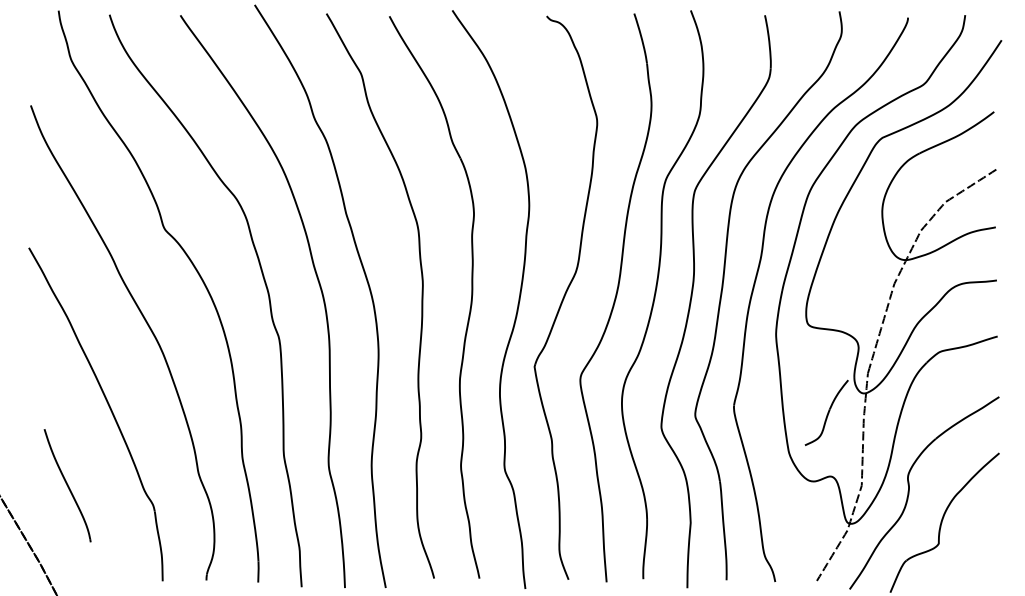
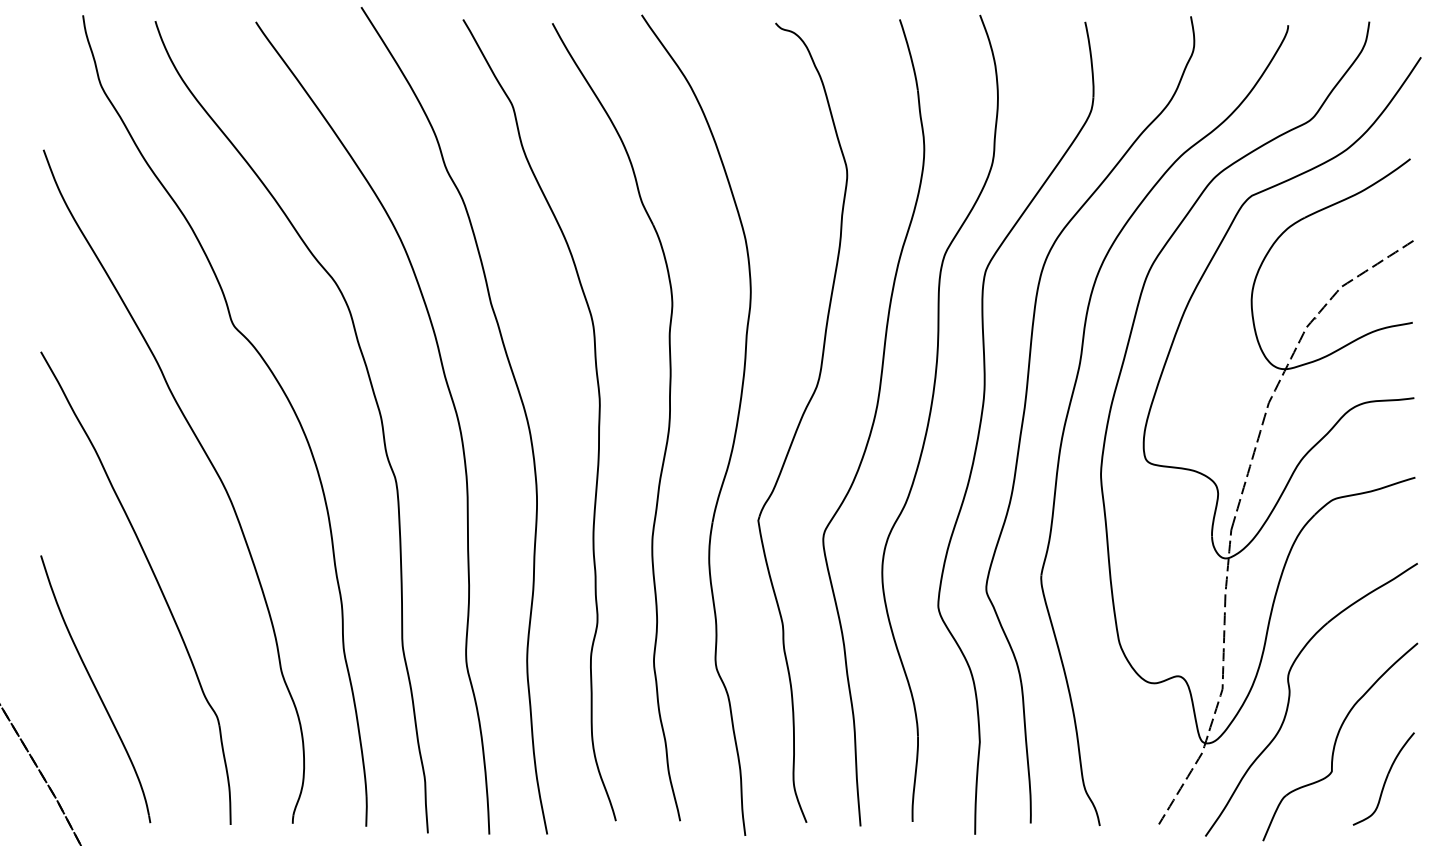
part: (826, 412) -> (1383, 778), moved
part: (67, 485) -> (95, 689), size x1.67

